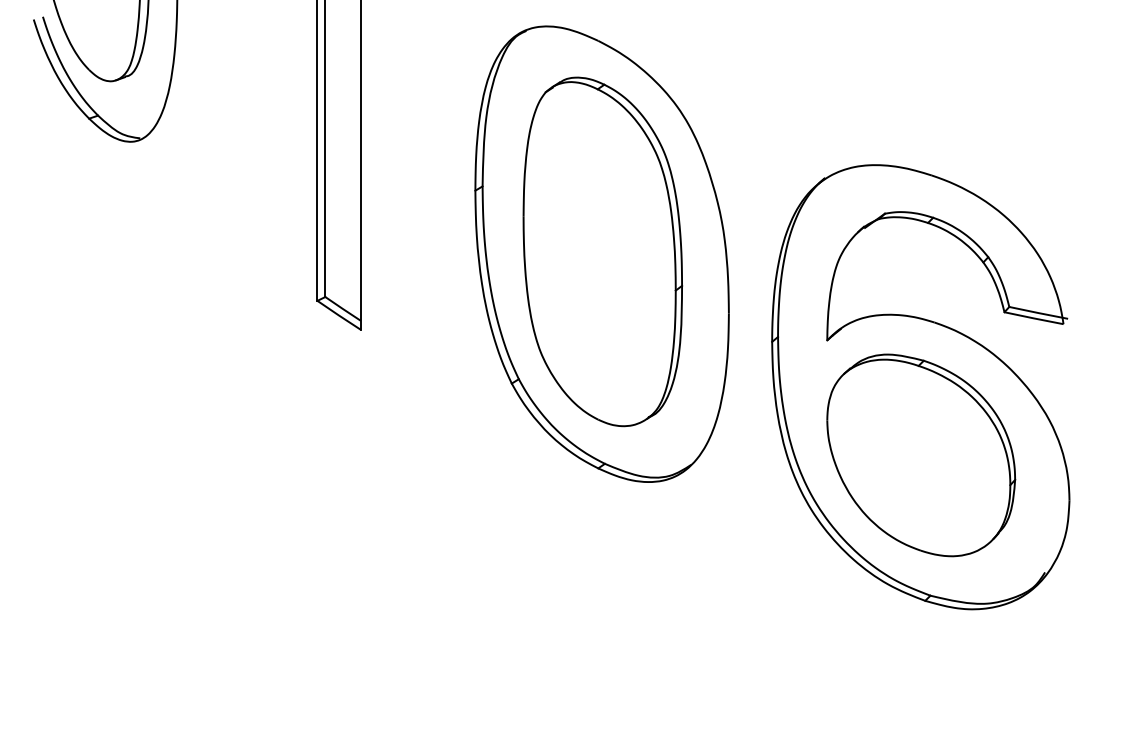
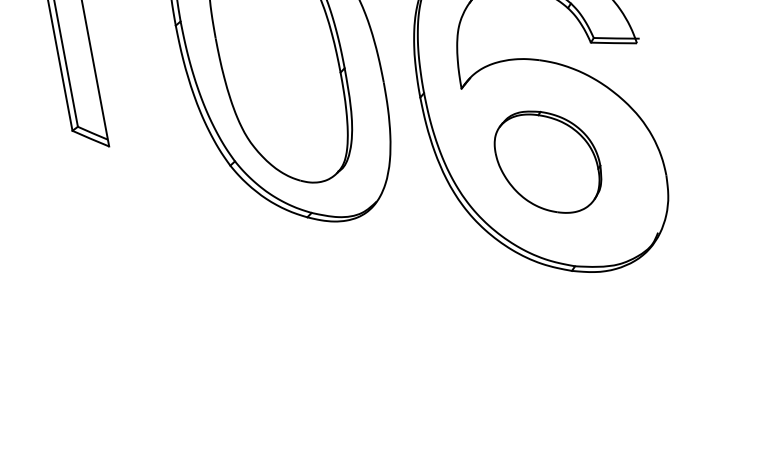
part: (921, 455) -> (548, 162), size x0.7

